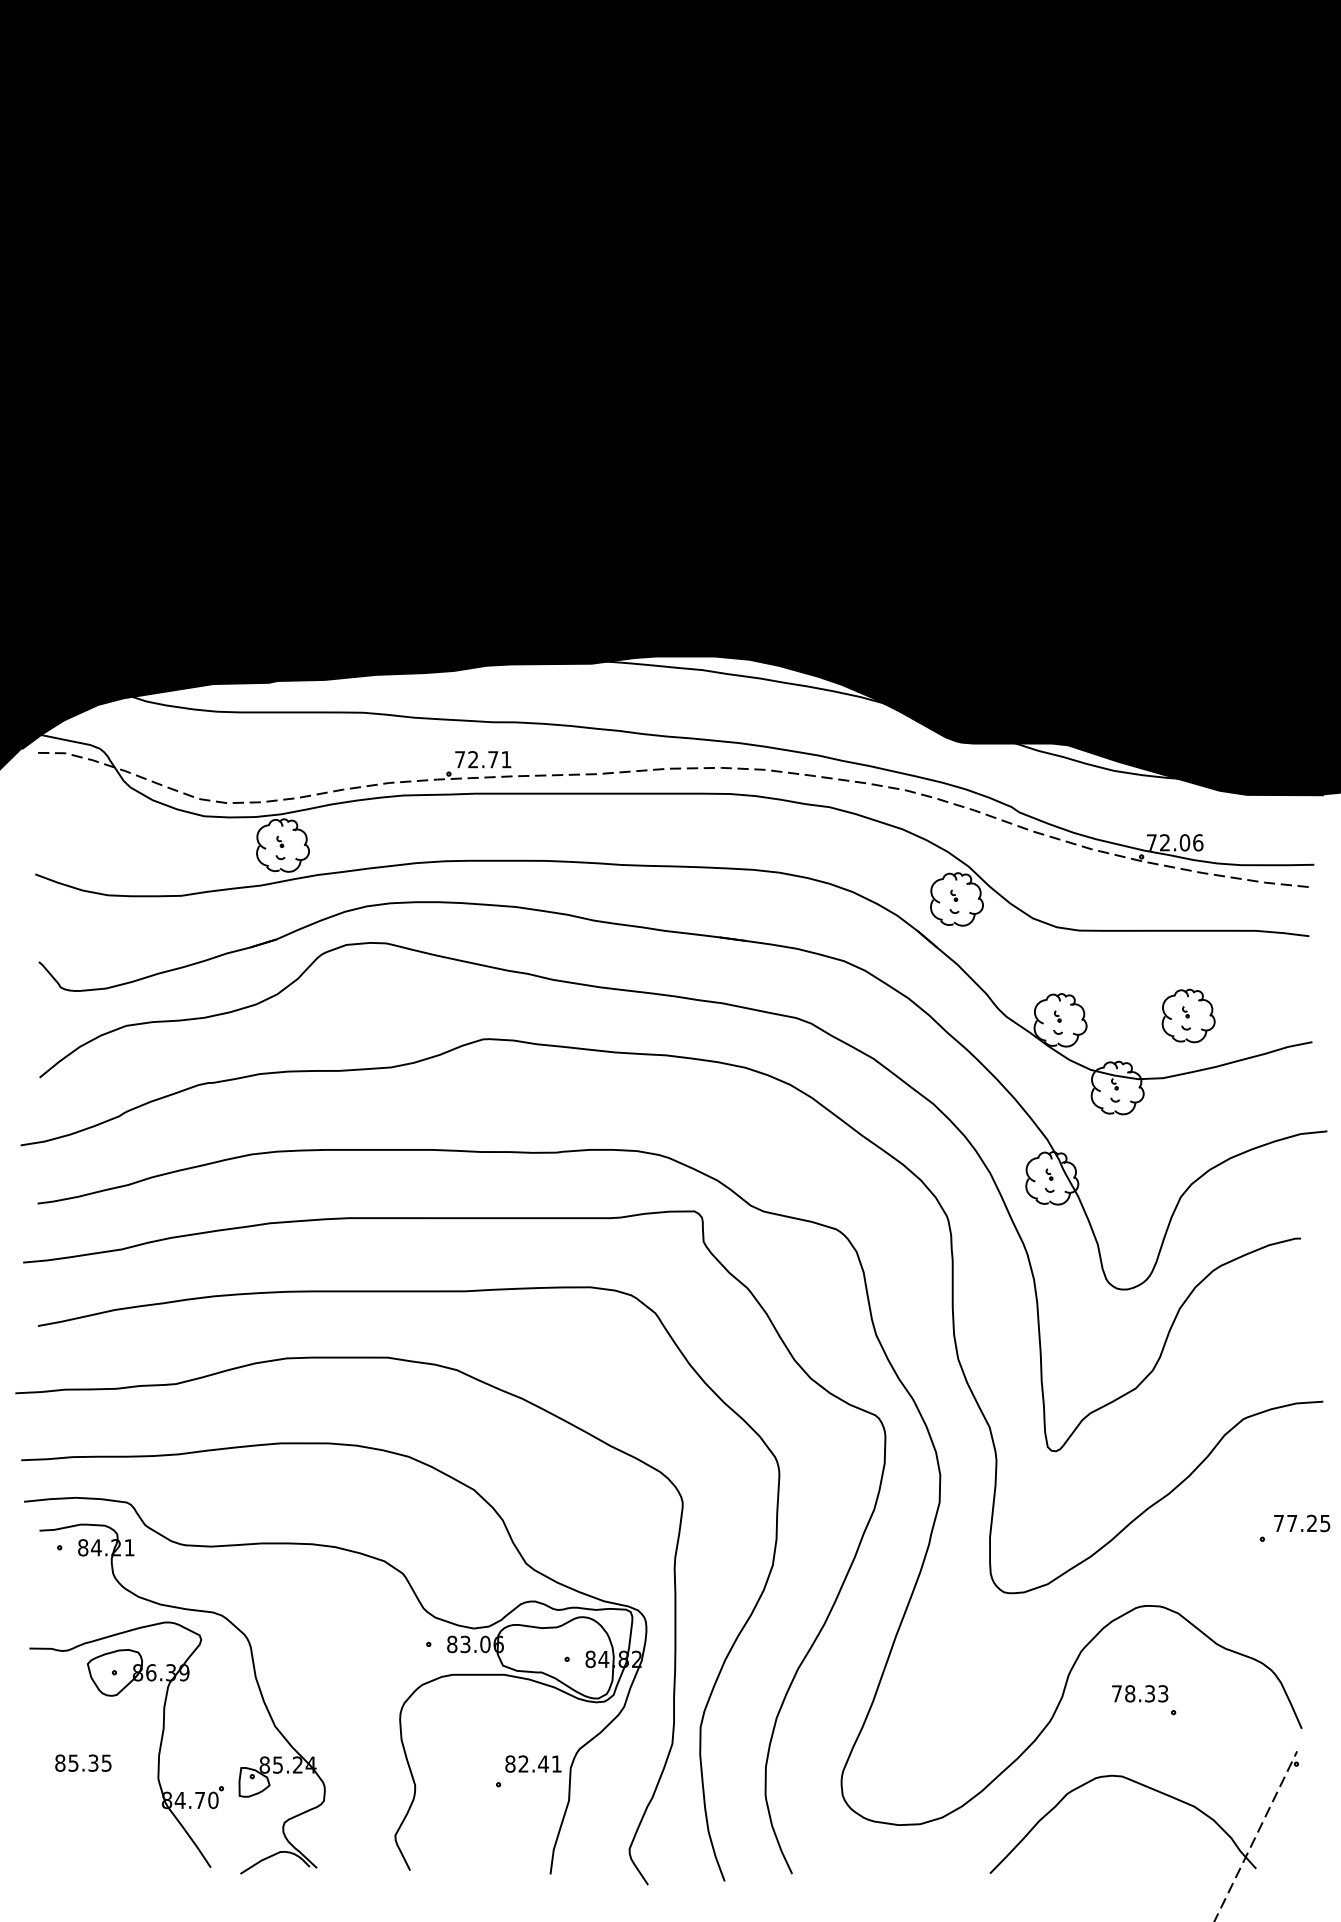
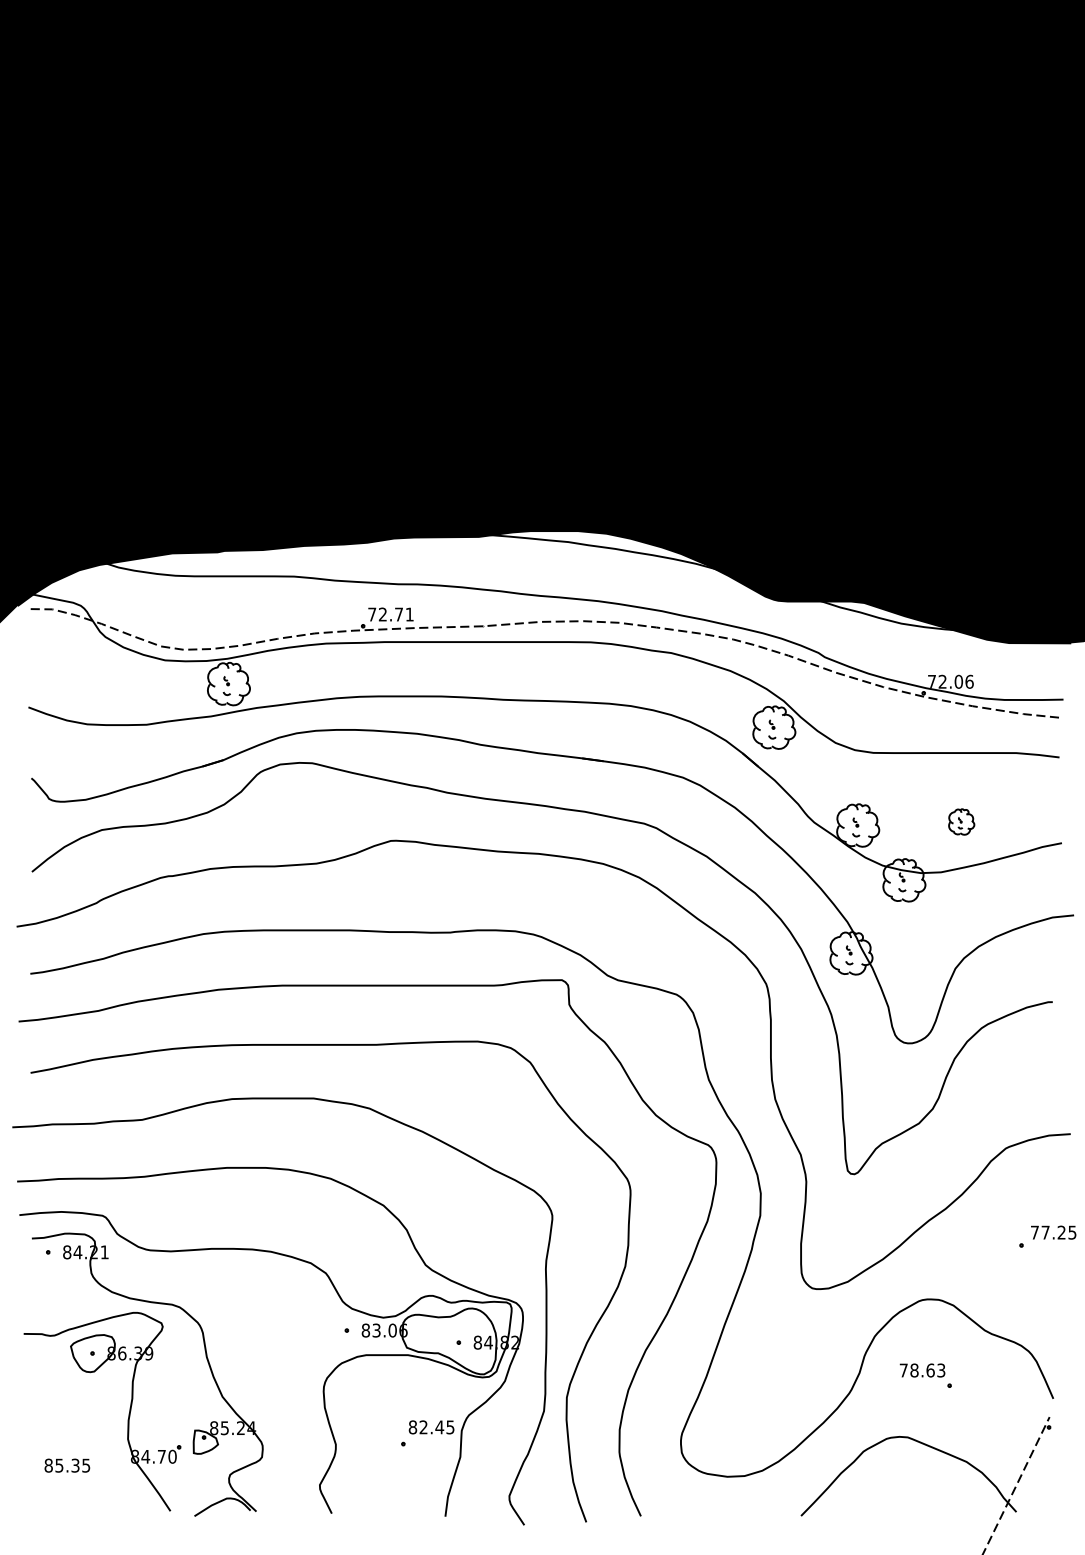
part: (1188, 1015) -> (961, 821), size x0.6
text: (1149, 1693) -> (930, 1370), 78.33 -> 78.63
text: (83, 1762) -> (67, 1465), moved
text: (556, 1764) -> (450, 1427), 82.41 -> 82.45

